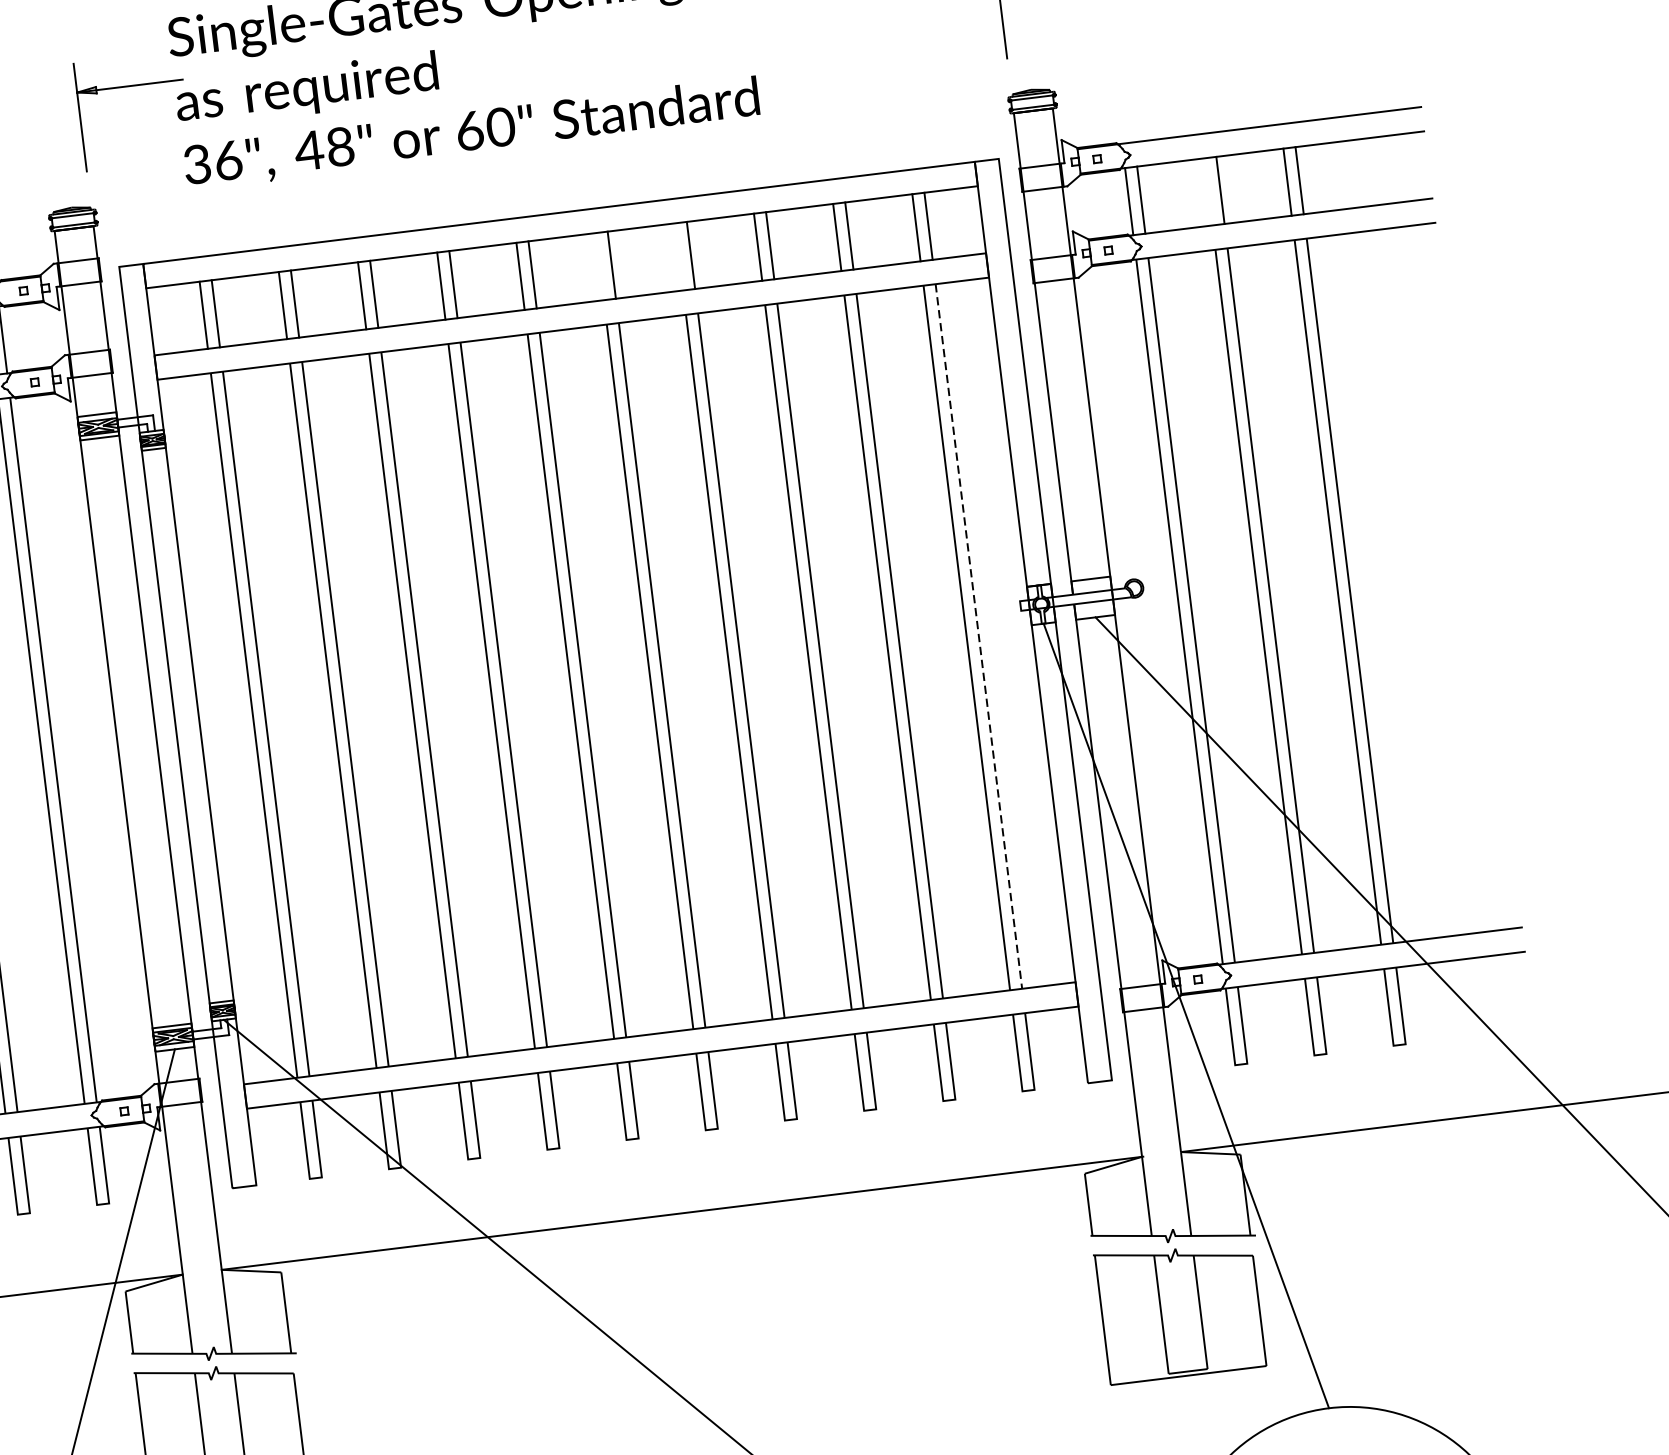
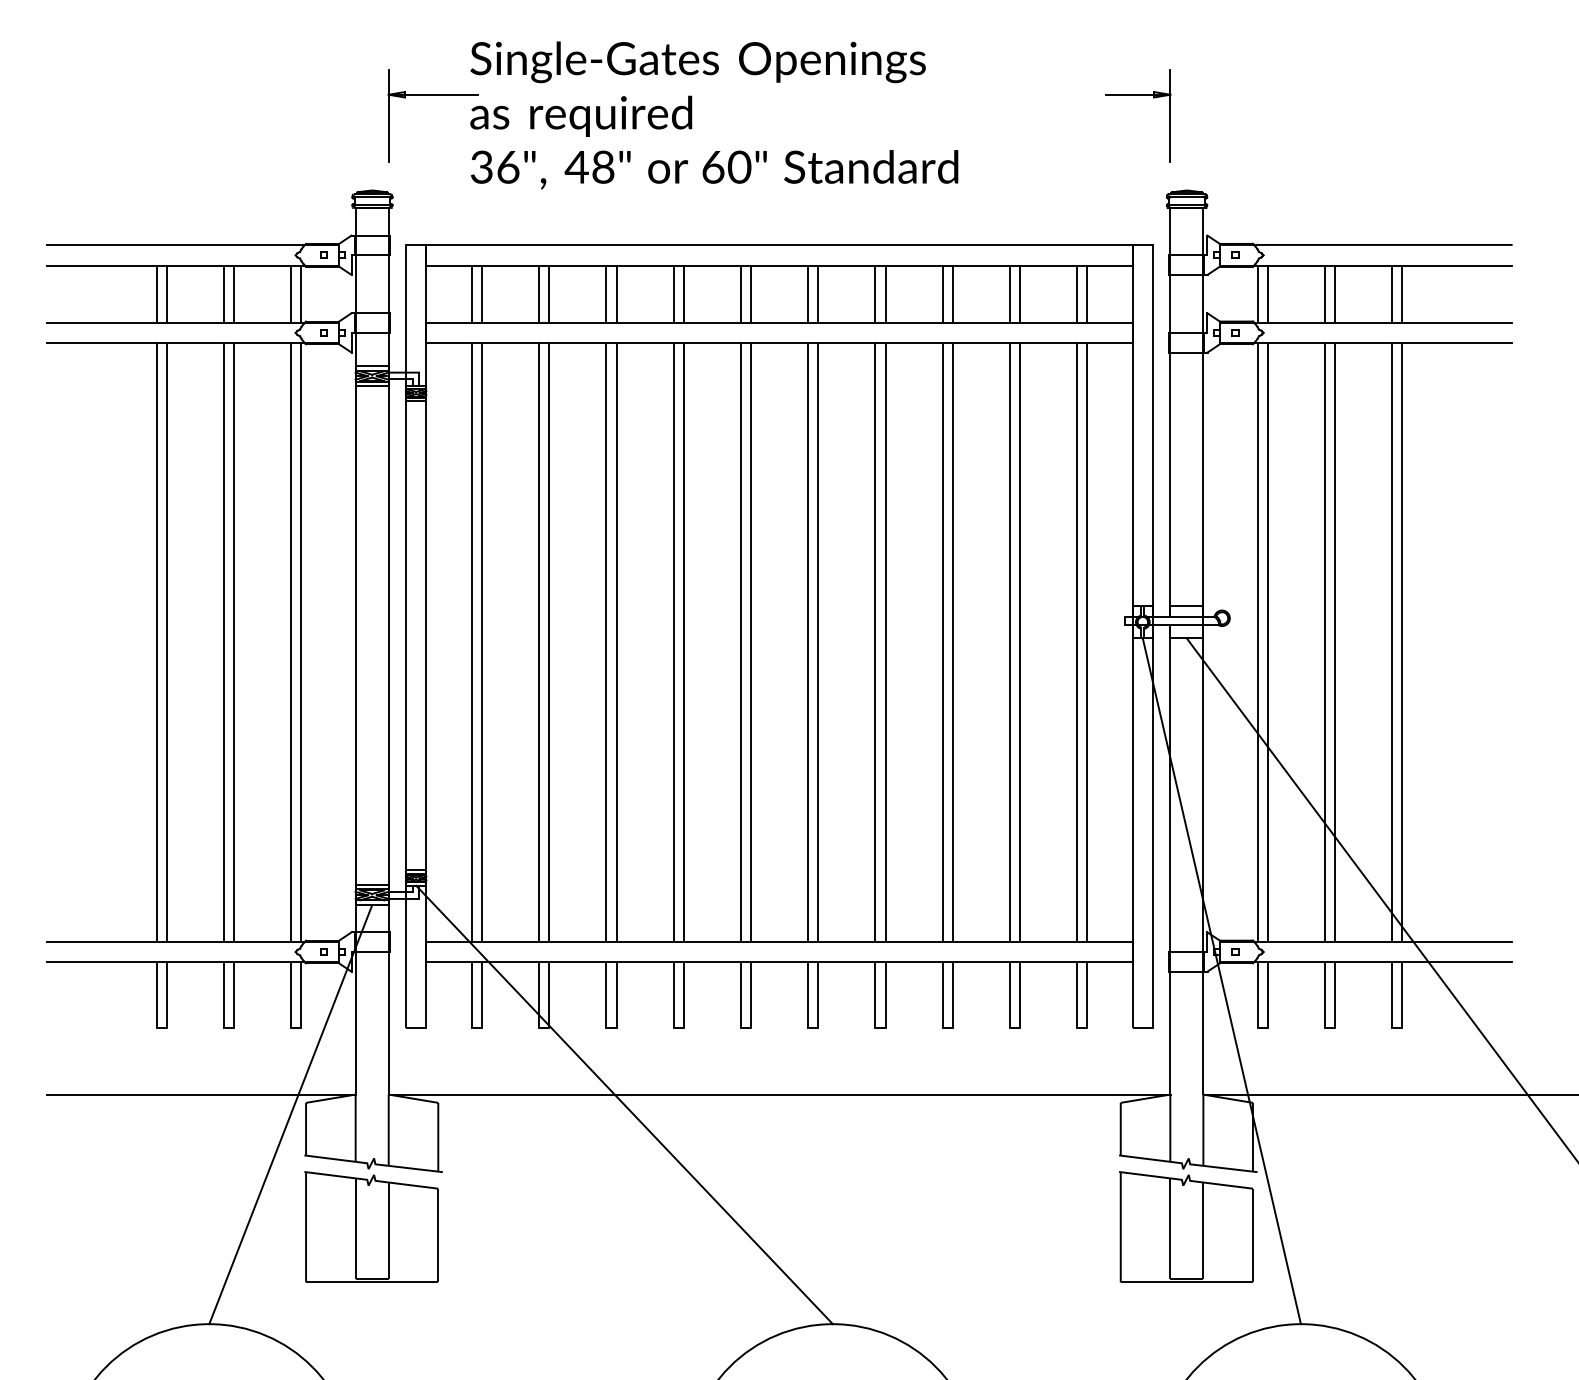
line: (1207, 191) -> (1324, 293), added
line: (679, 256) -> (875, 293), added
line: (600, 265) -> (808, 293), added
line: (979, 637) -> (1087, 643), dashed -> solid

